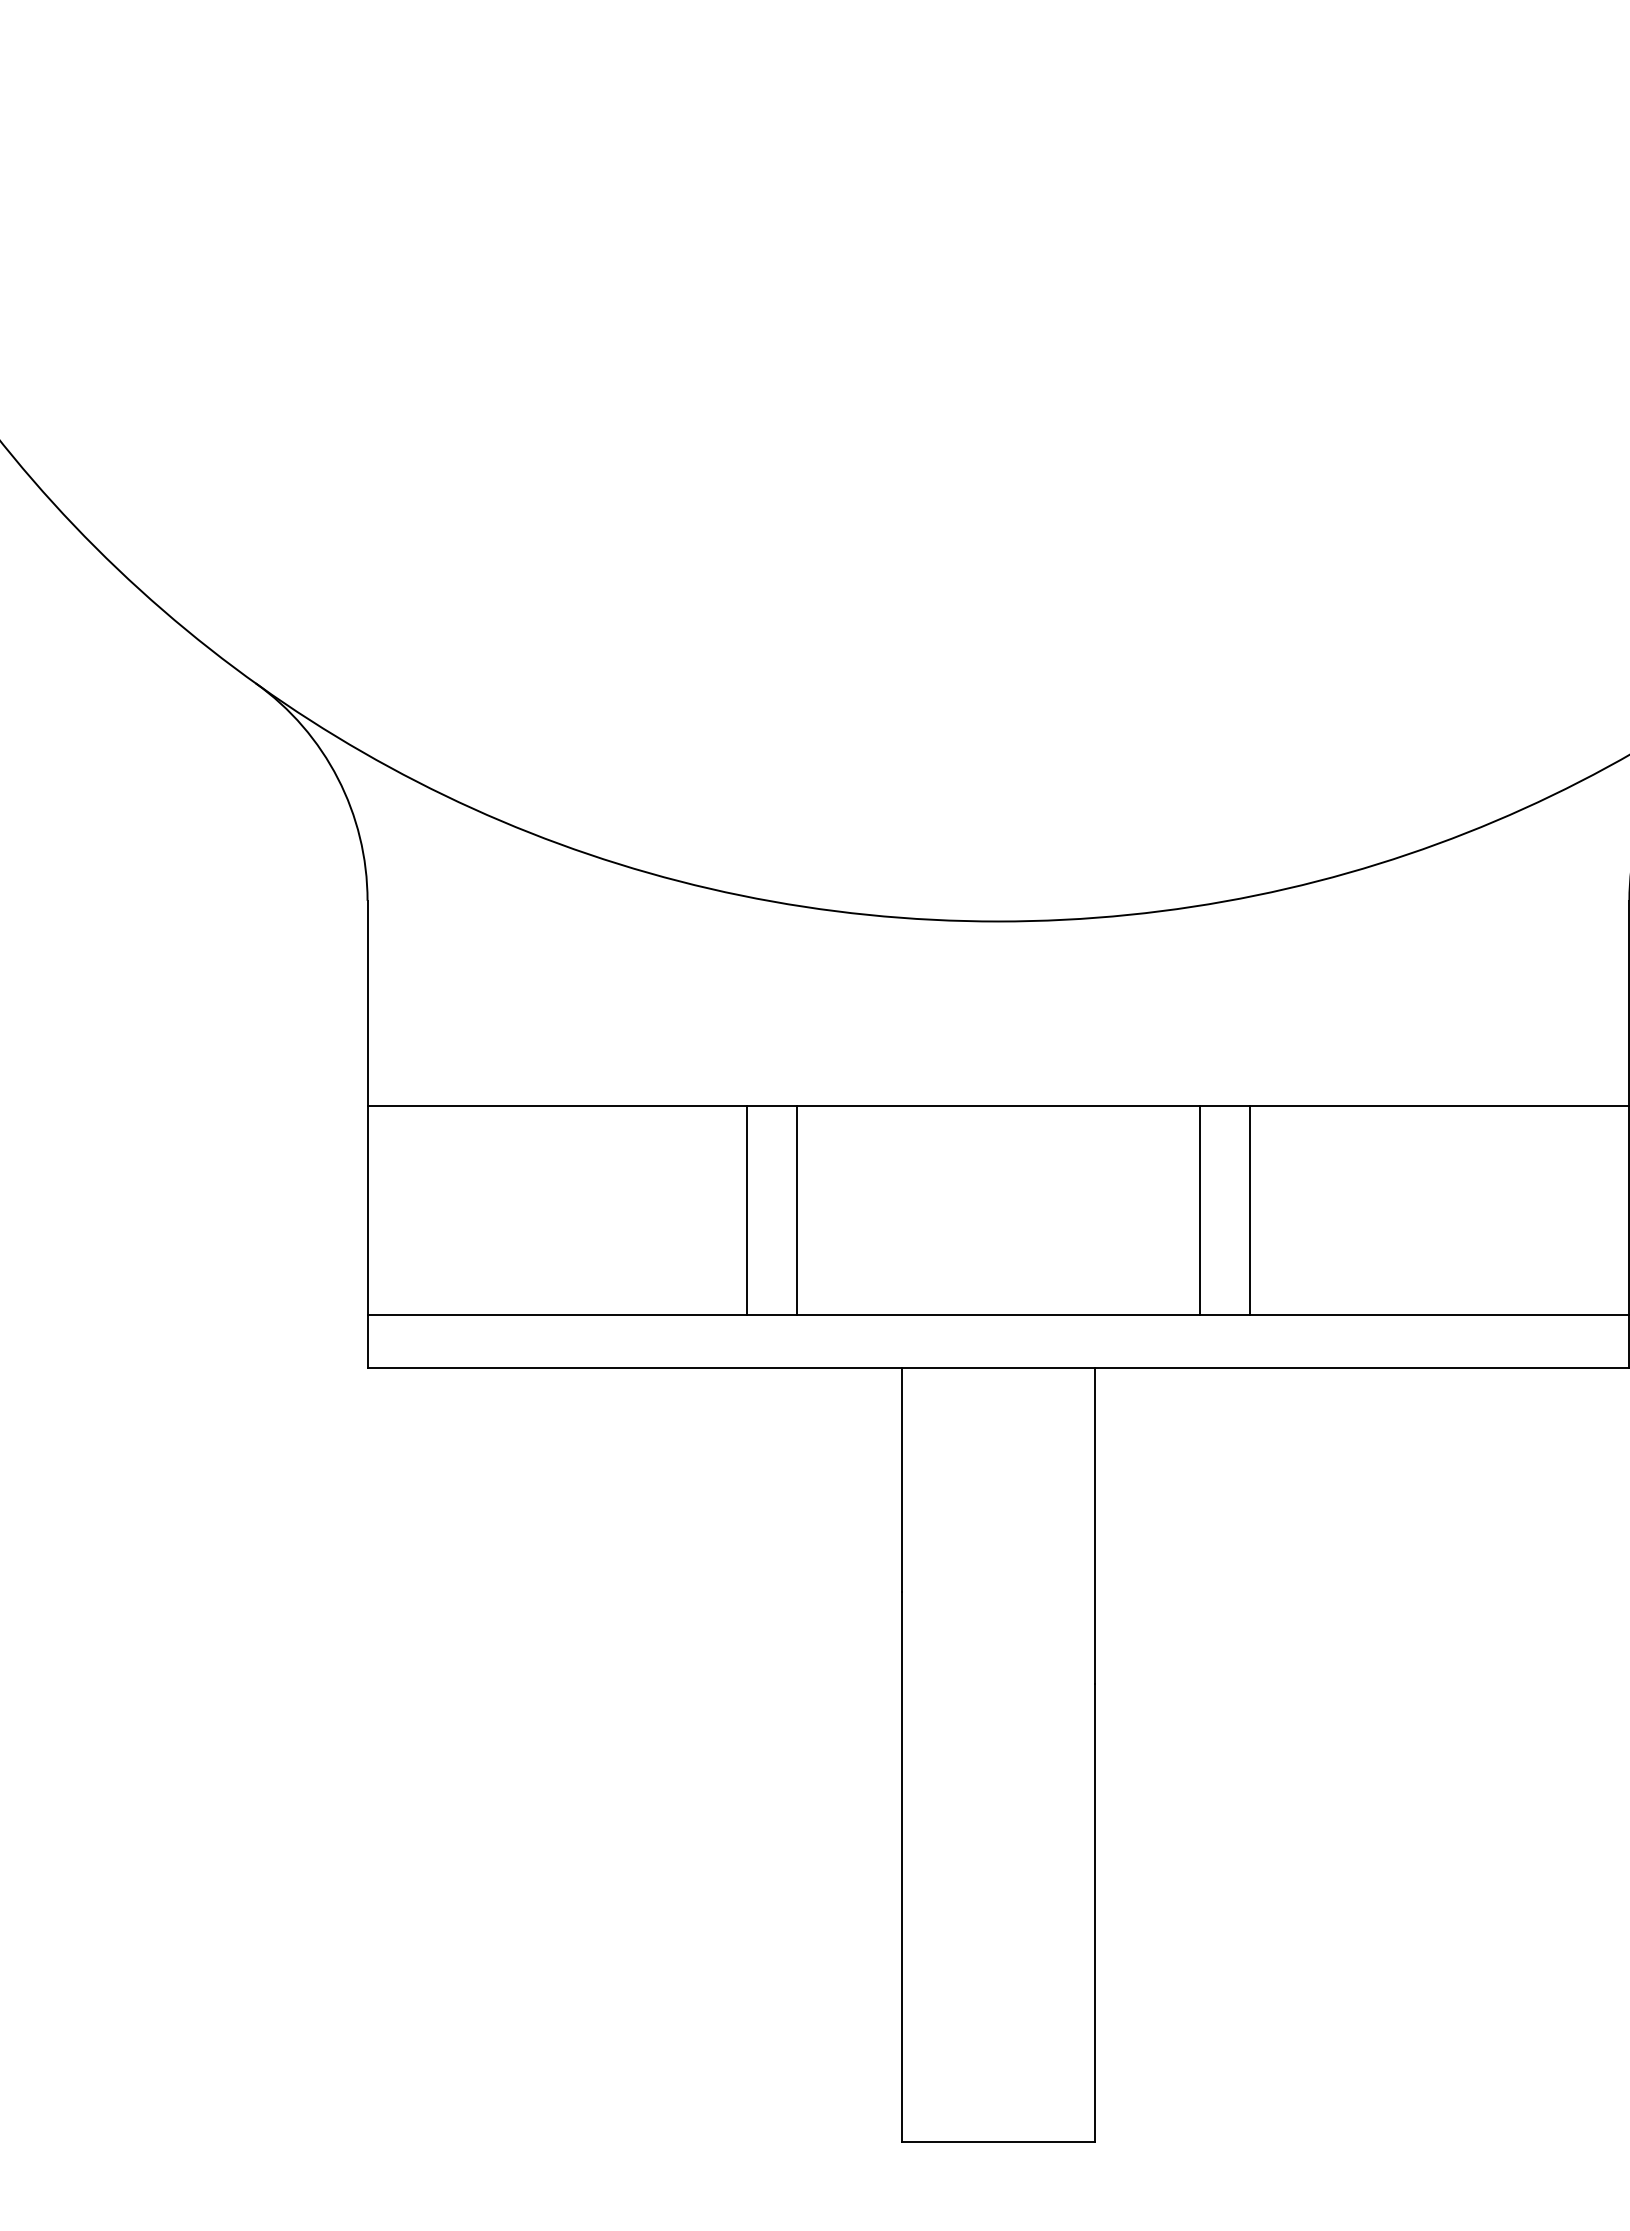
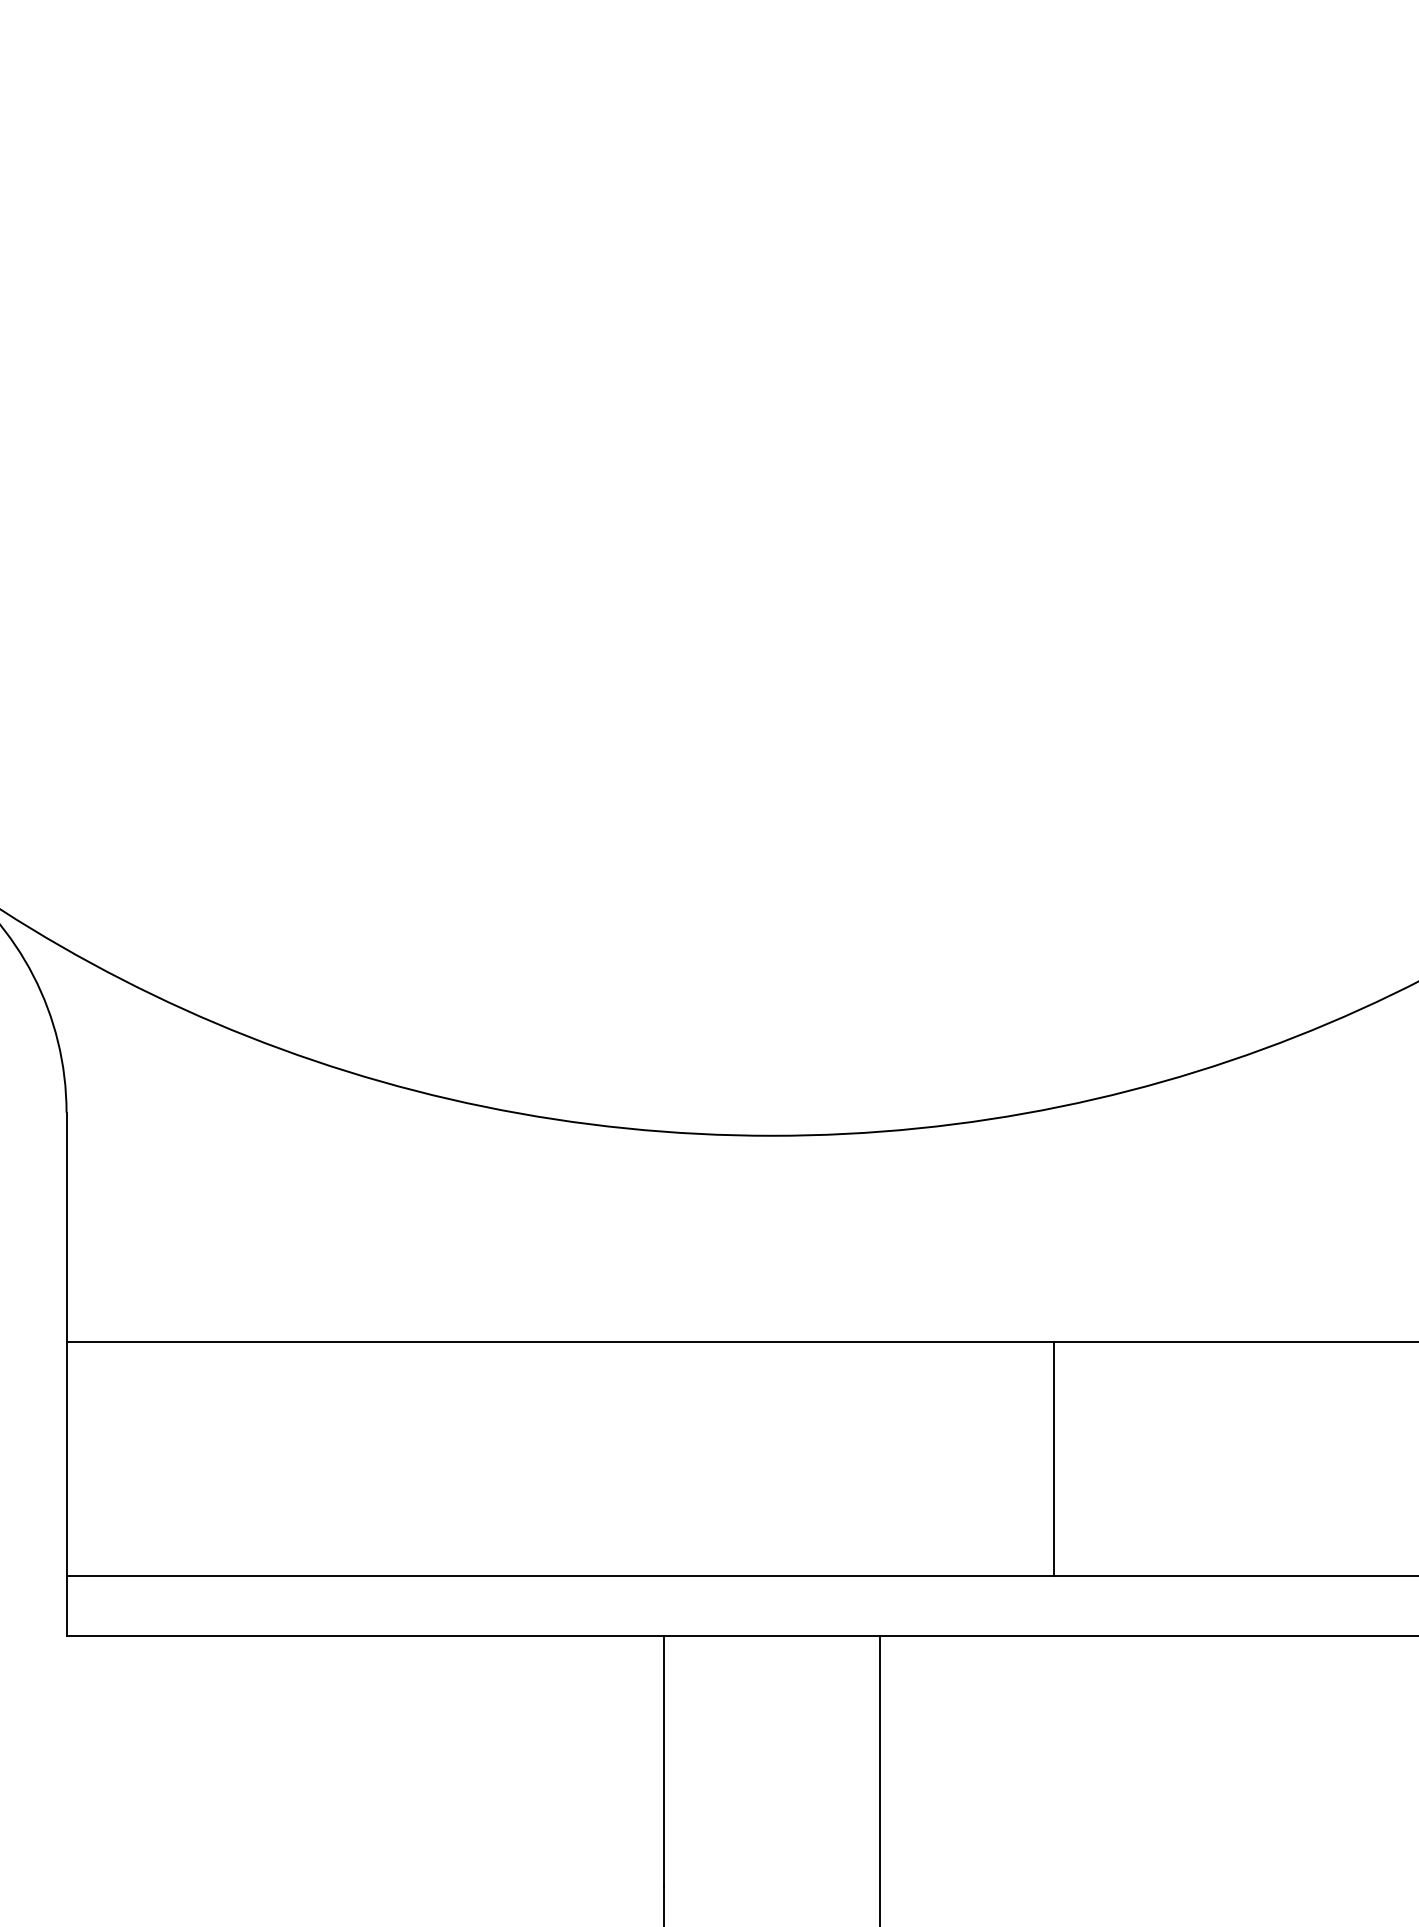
line: (746, 1210) -> (490, 1459), removed
line: (797, 1210) -> (547, 1459), removed
line: (1199, 1210) -> (997, 1459), removed

